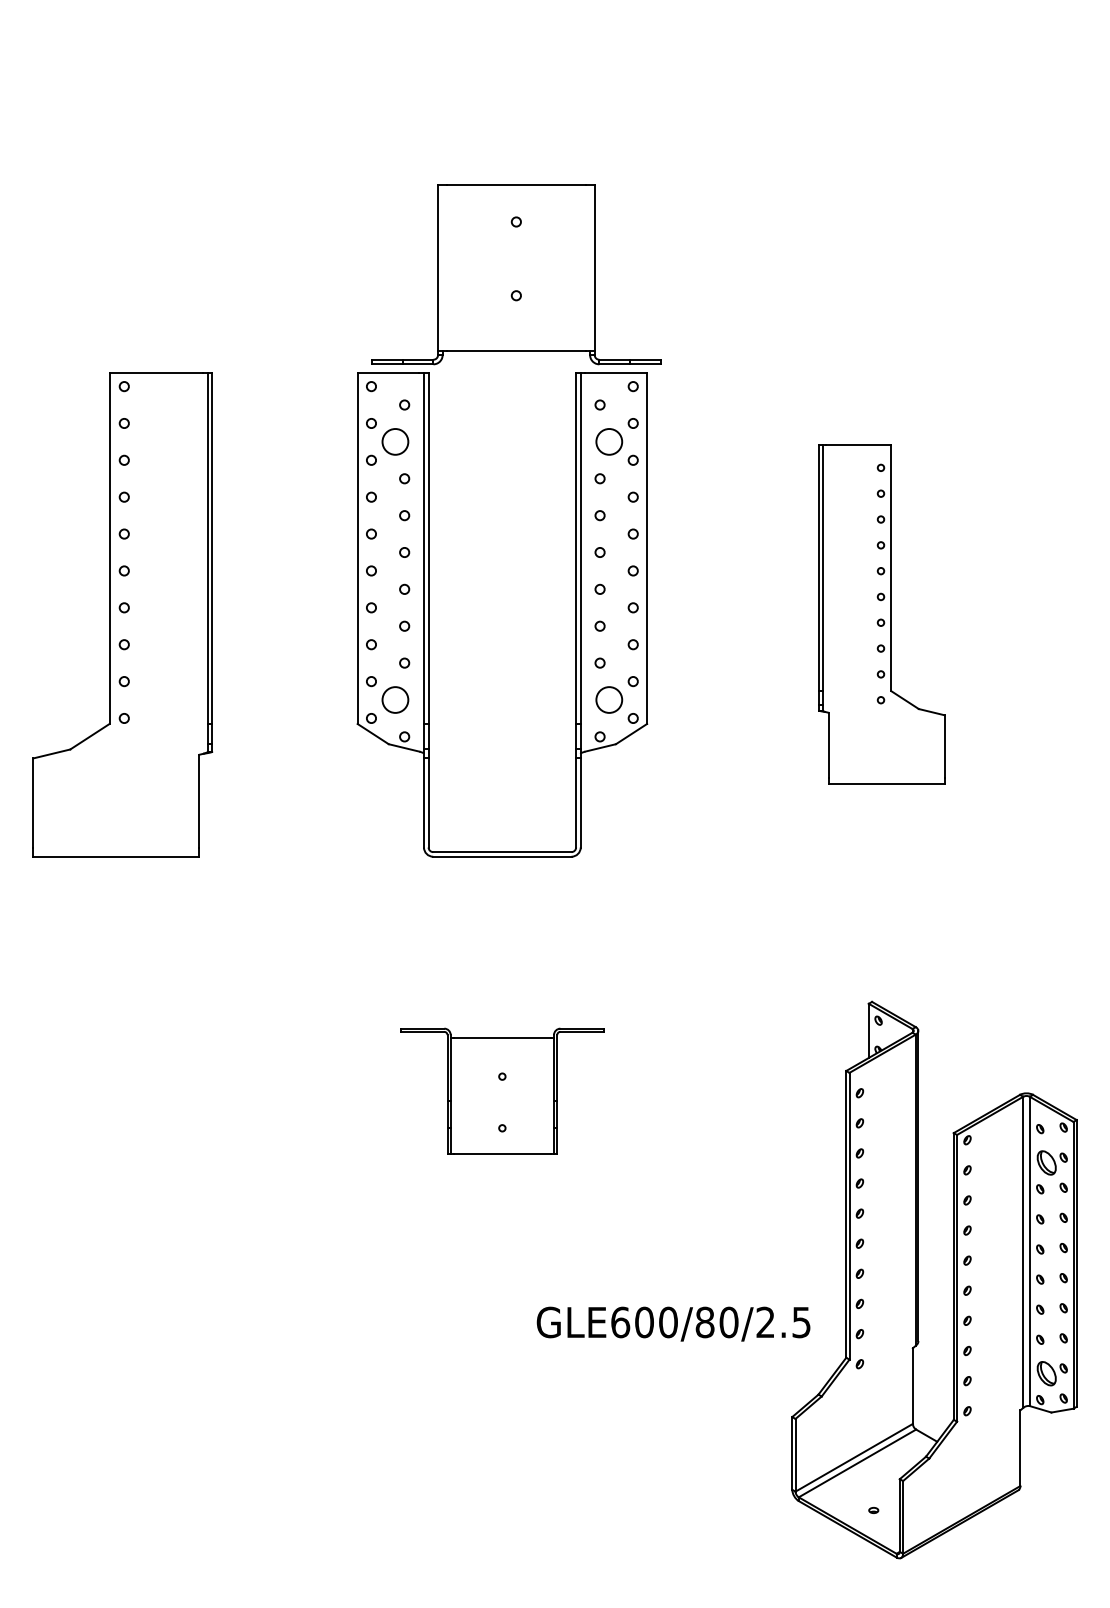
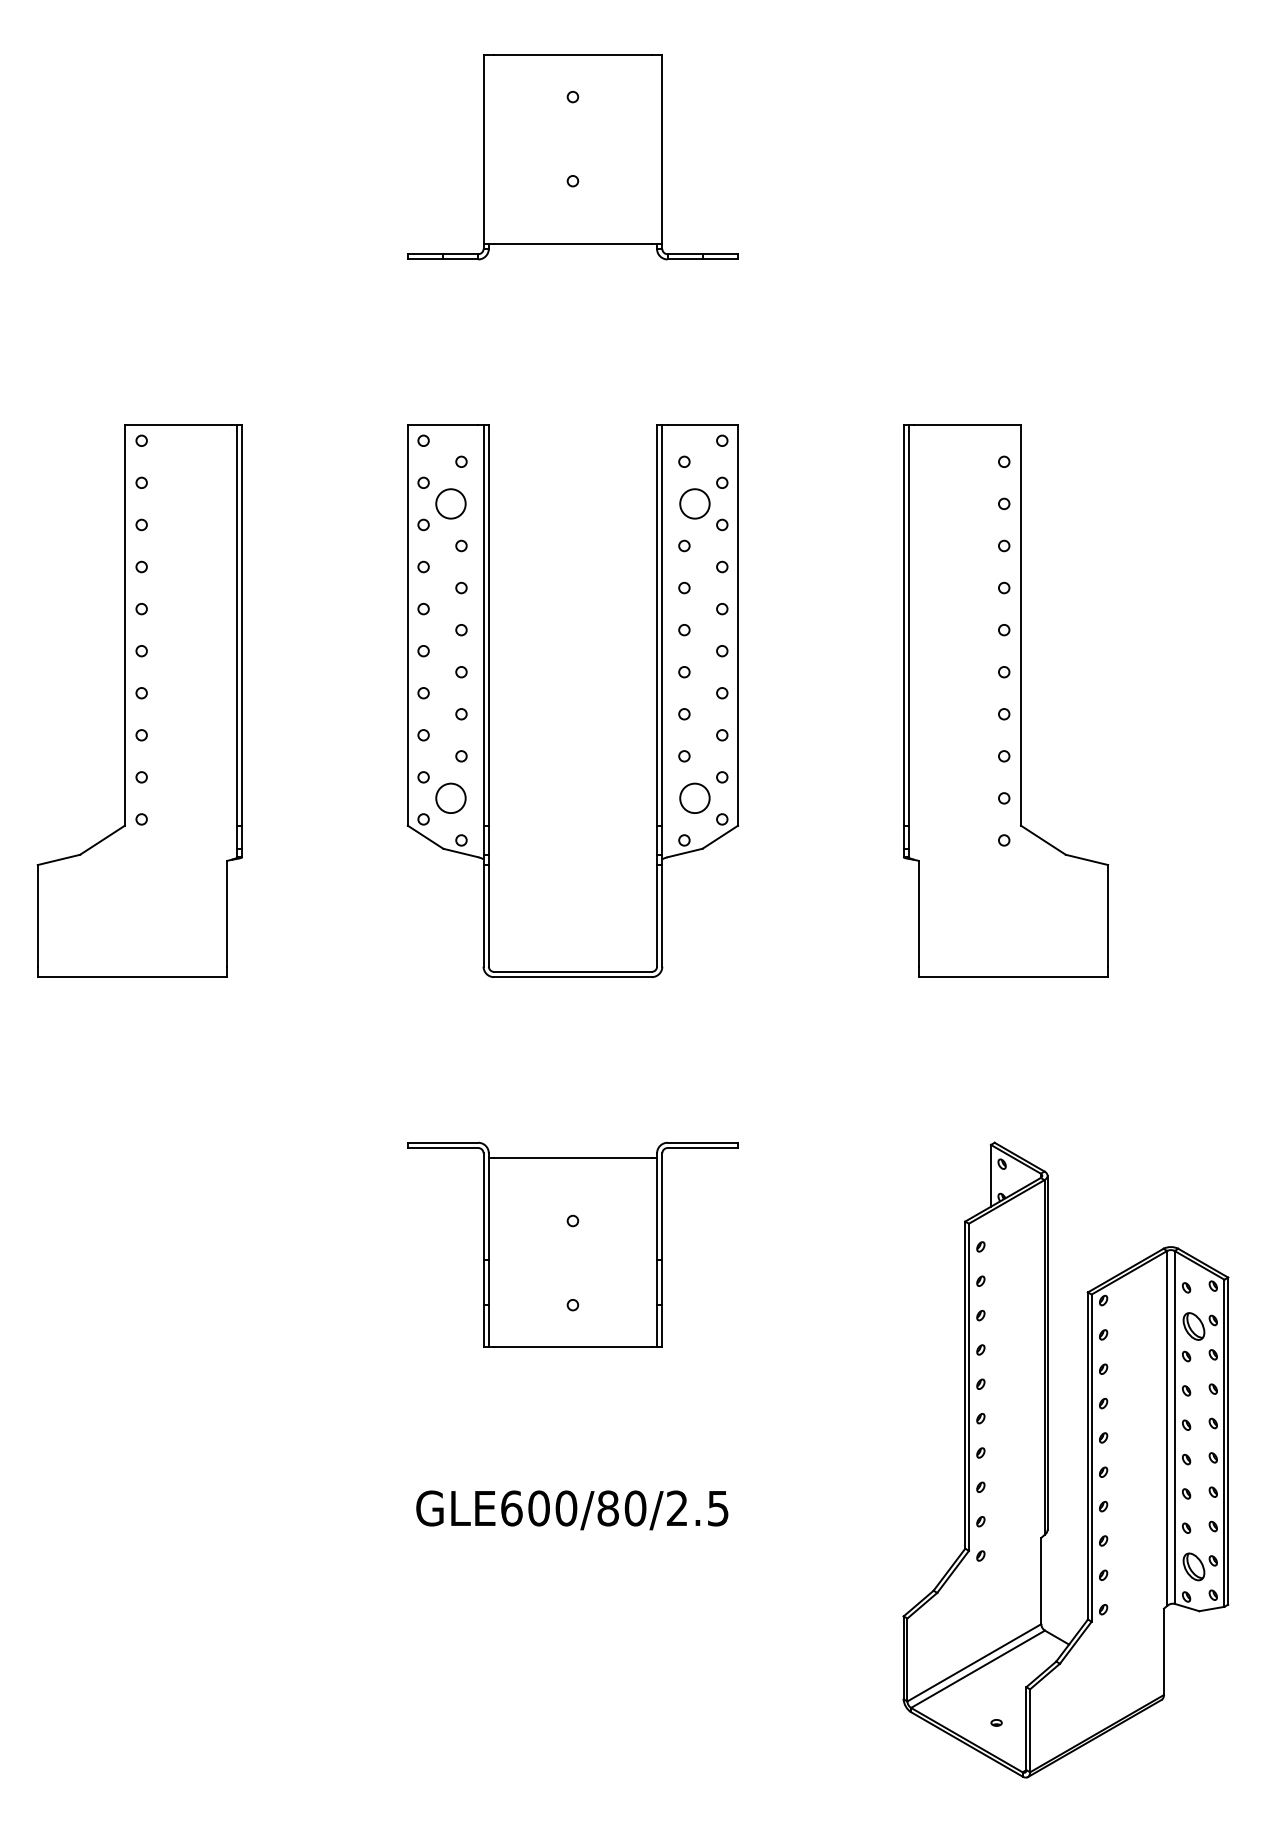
part: (515, 274) -> (572, 157), moved
part: (882, 614) -> (1006, 700), size x1.43
part: (501, 1091) -> (572, 1244), size x1.43
text: (673, 1324) -> (572, 1510), moved

